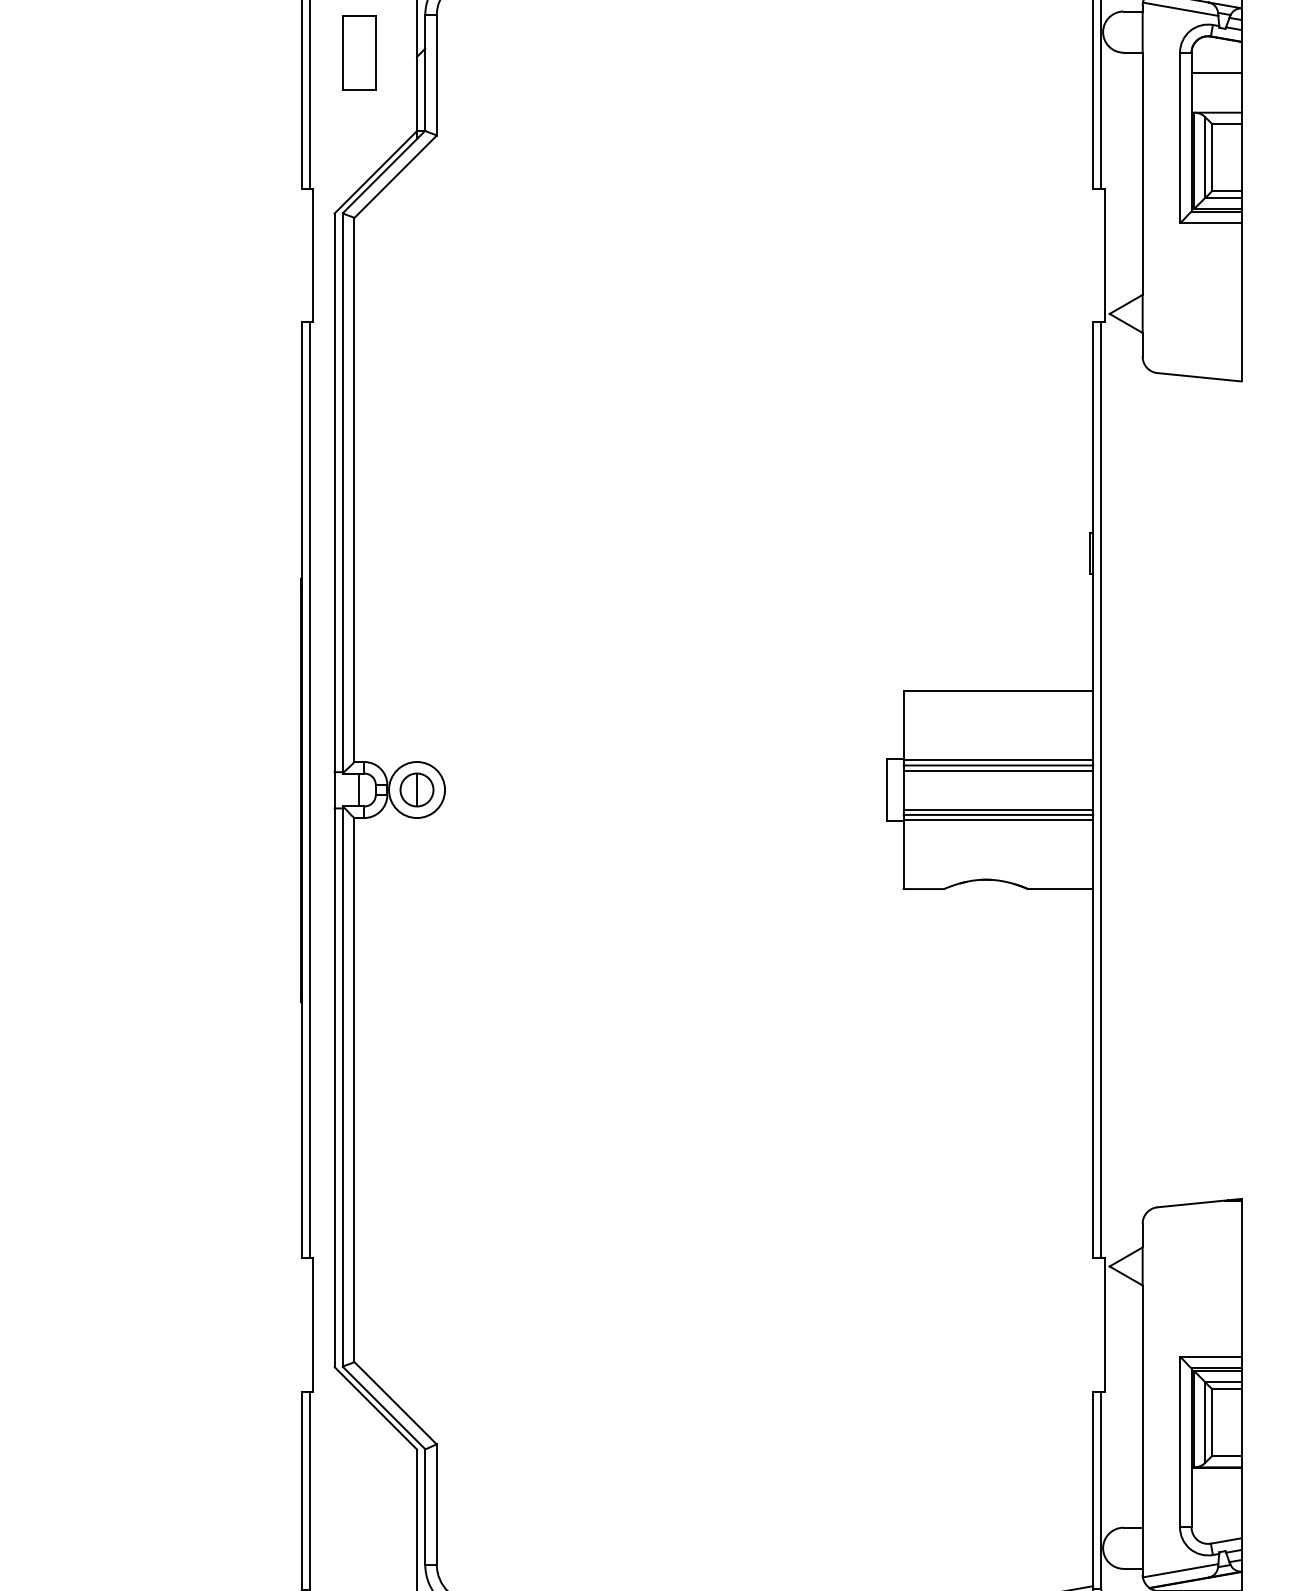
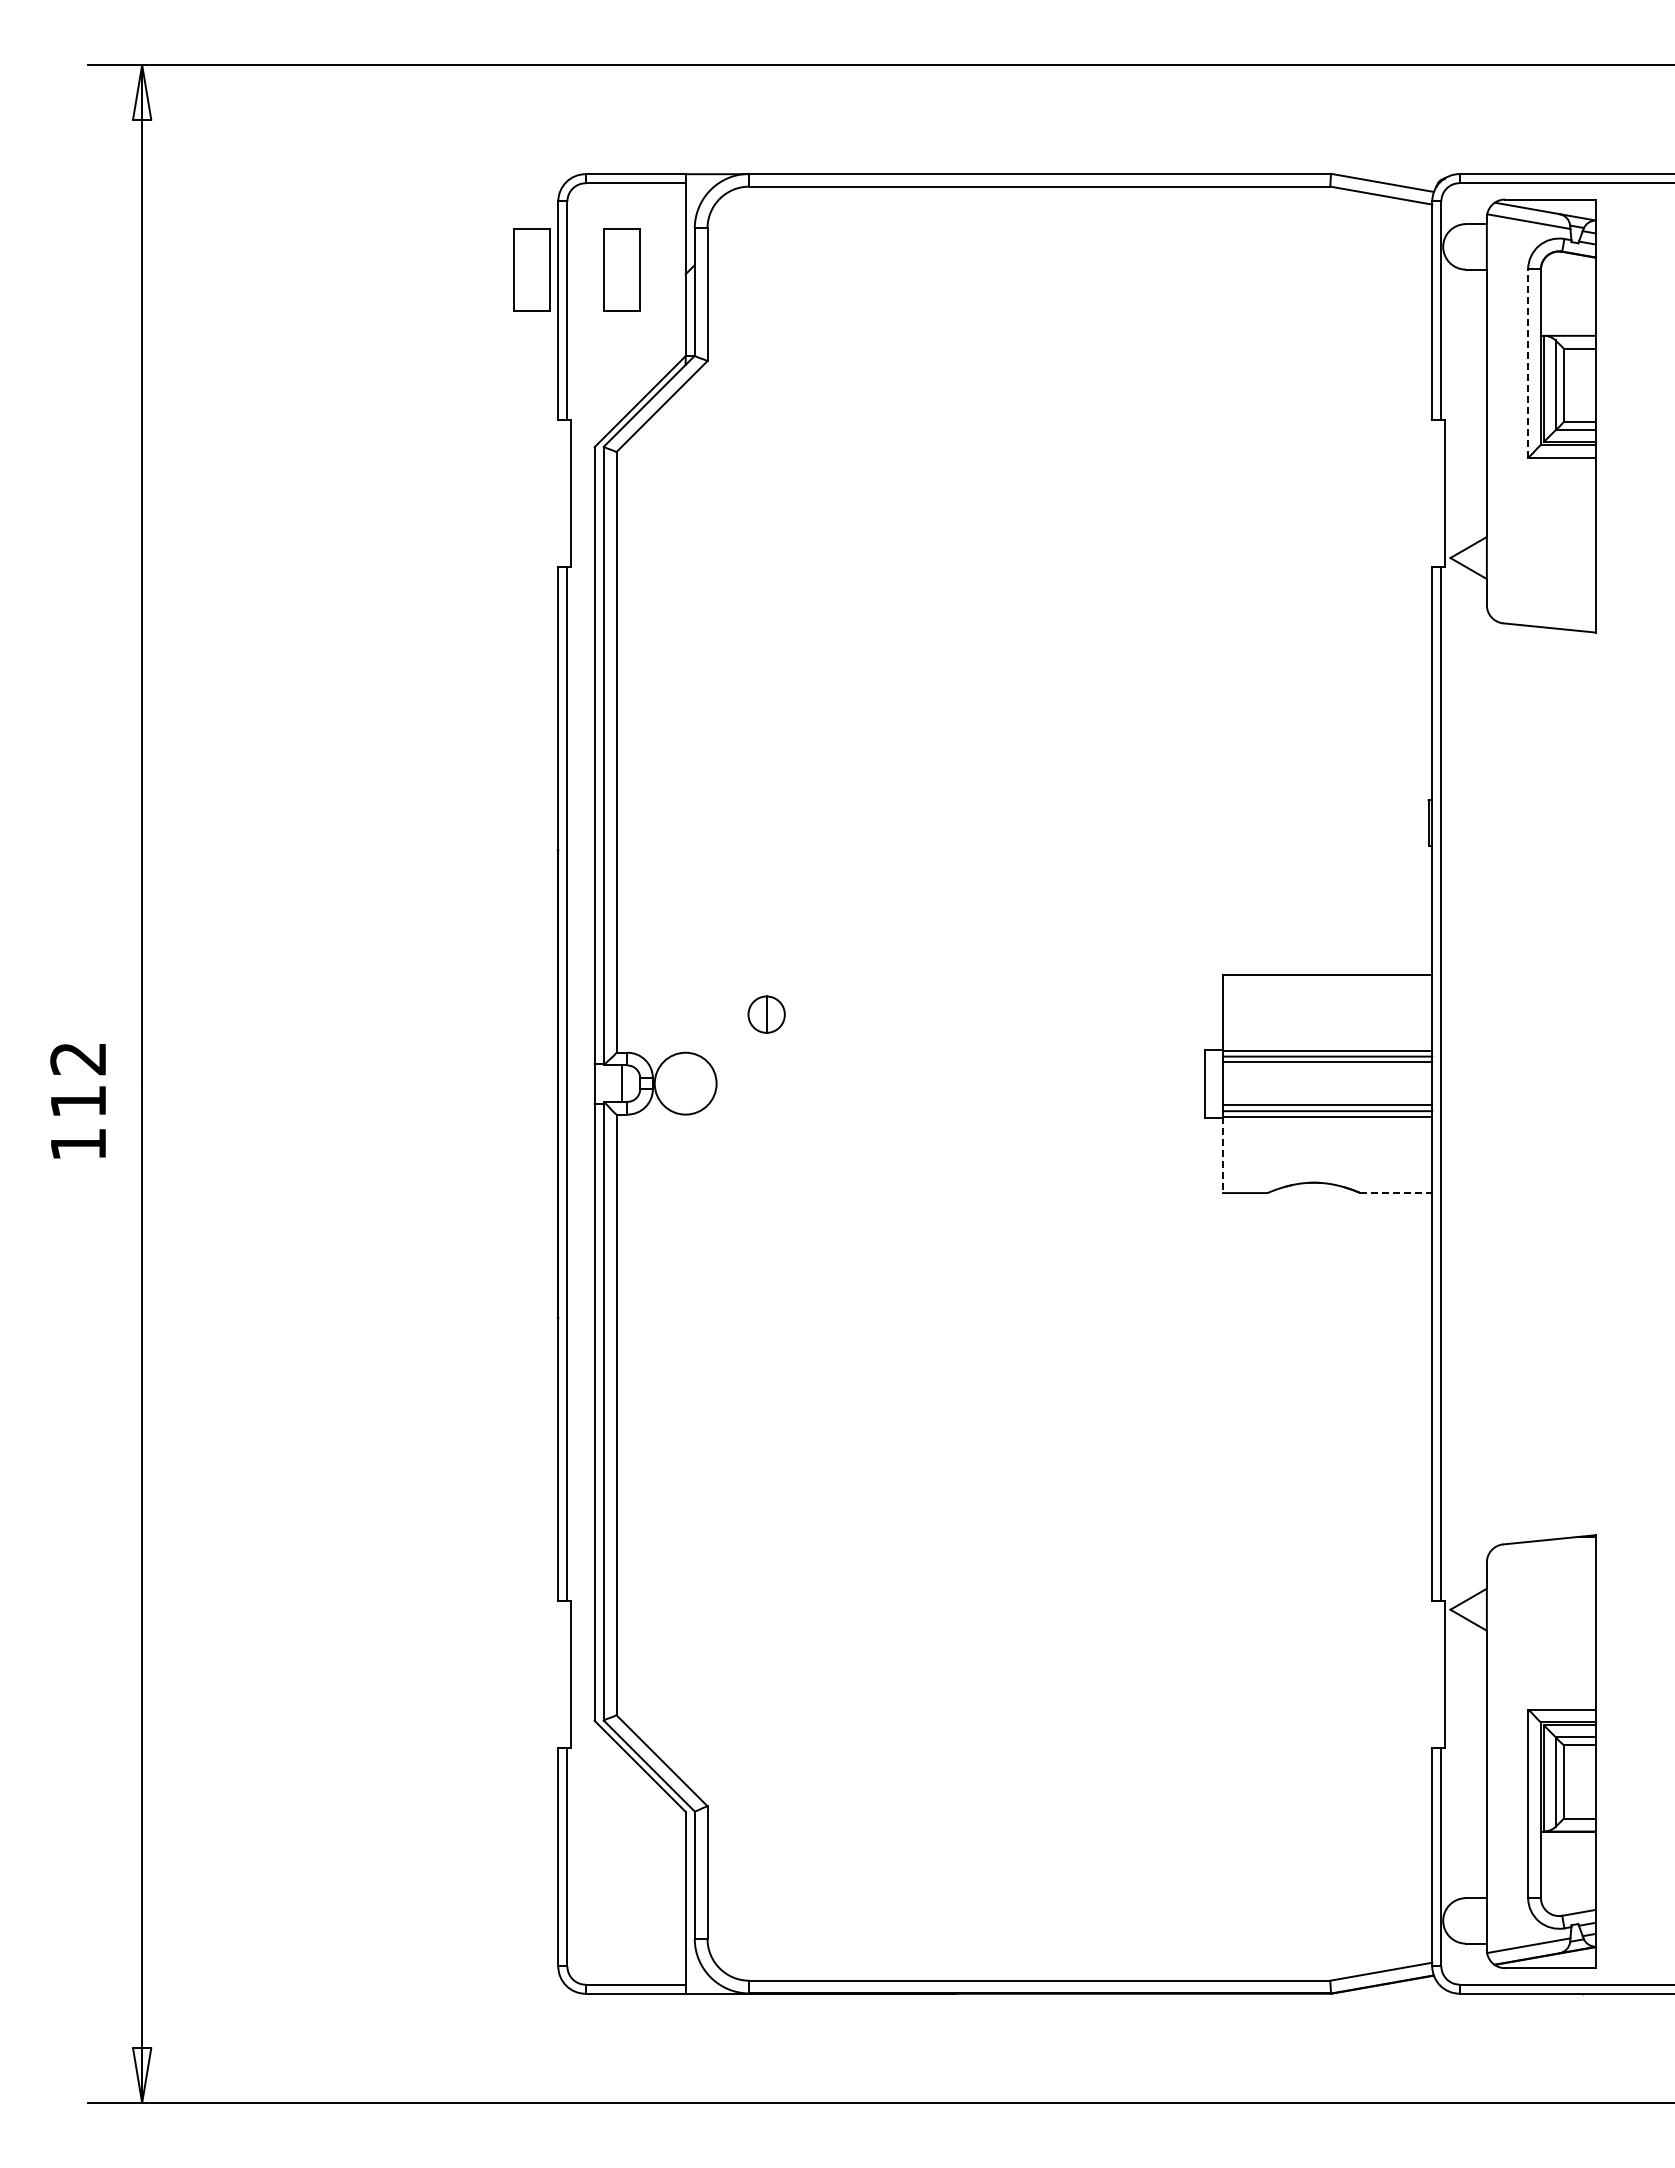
part: (277, 52) -> (531, 269), added
line: (1216, 73) -> (1568, 292), removed
line: (1180, 137) -> (1528, 363), solid -> dashed
part: (416, 789) -> (766, 1014), moved
line: (904, 855) -> (1223, 1155), solid -> dashed
line: (1060, 889) -> (1396, 1193), solid -> dashed

